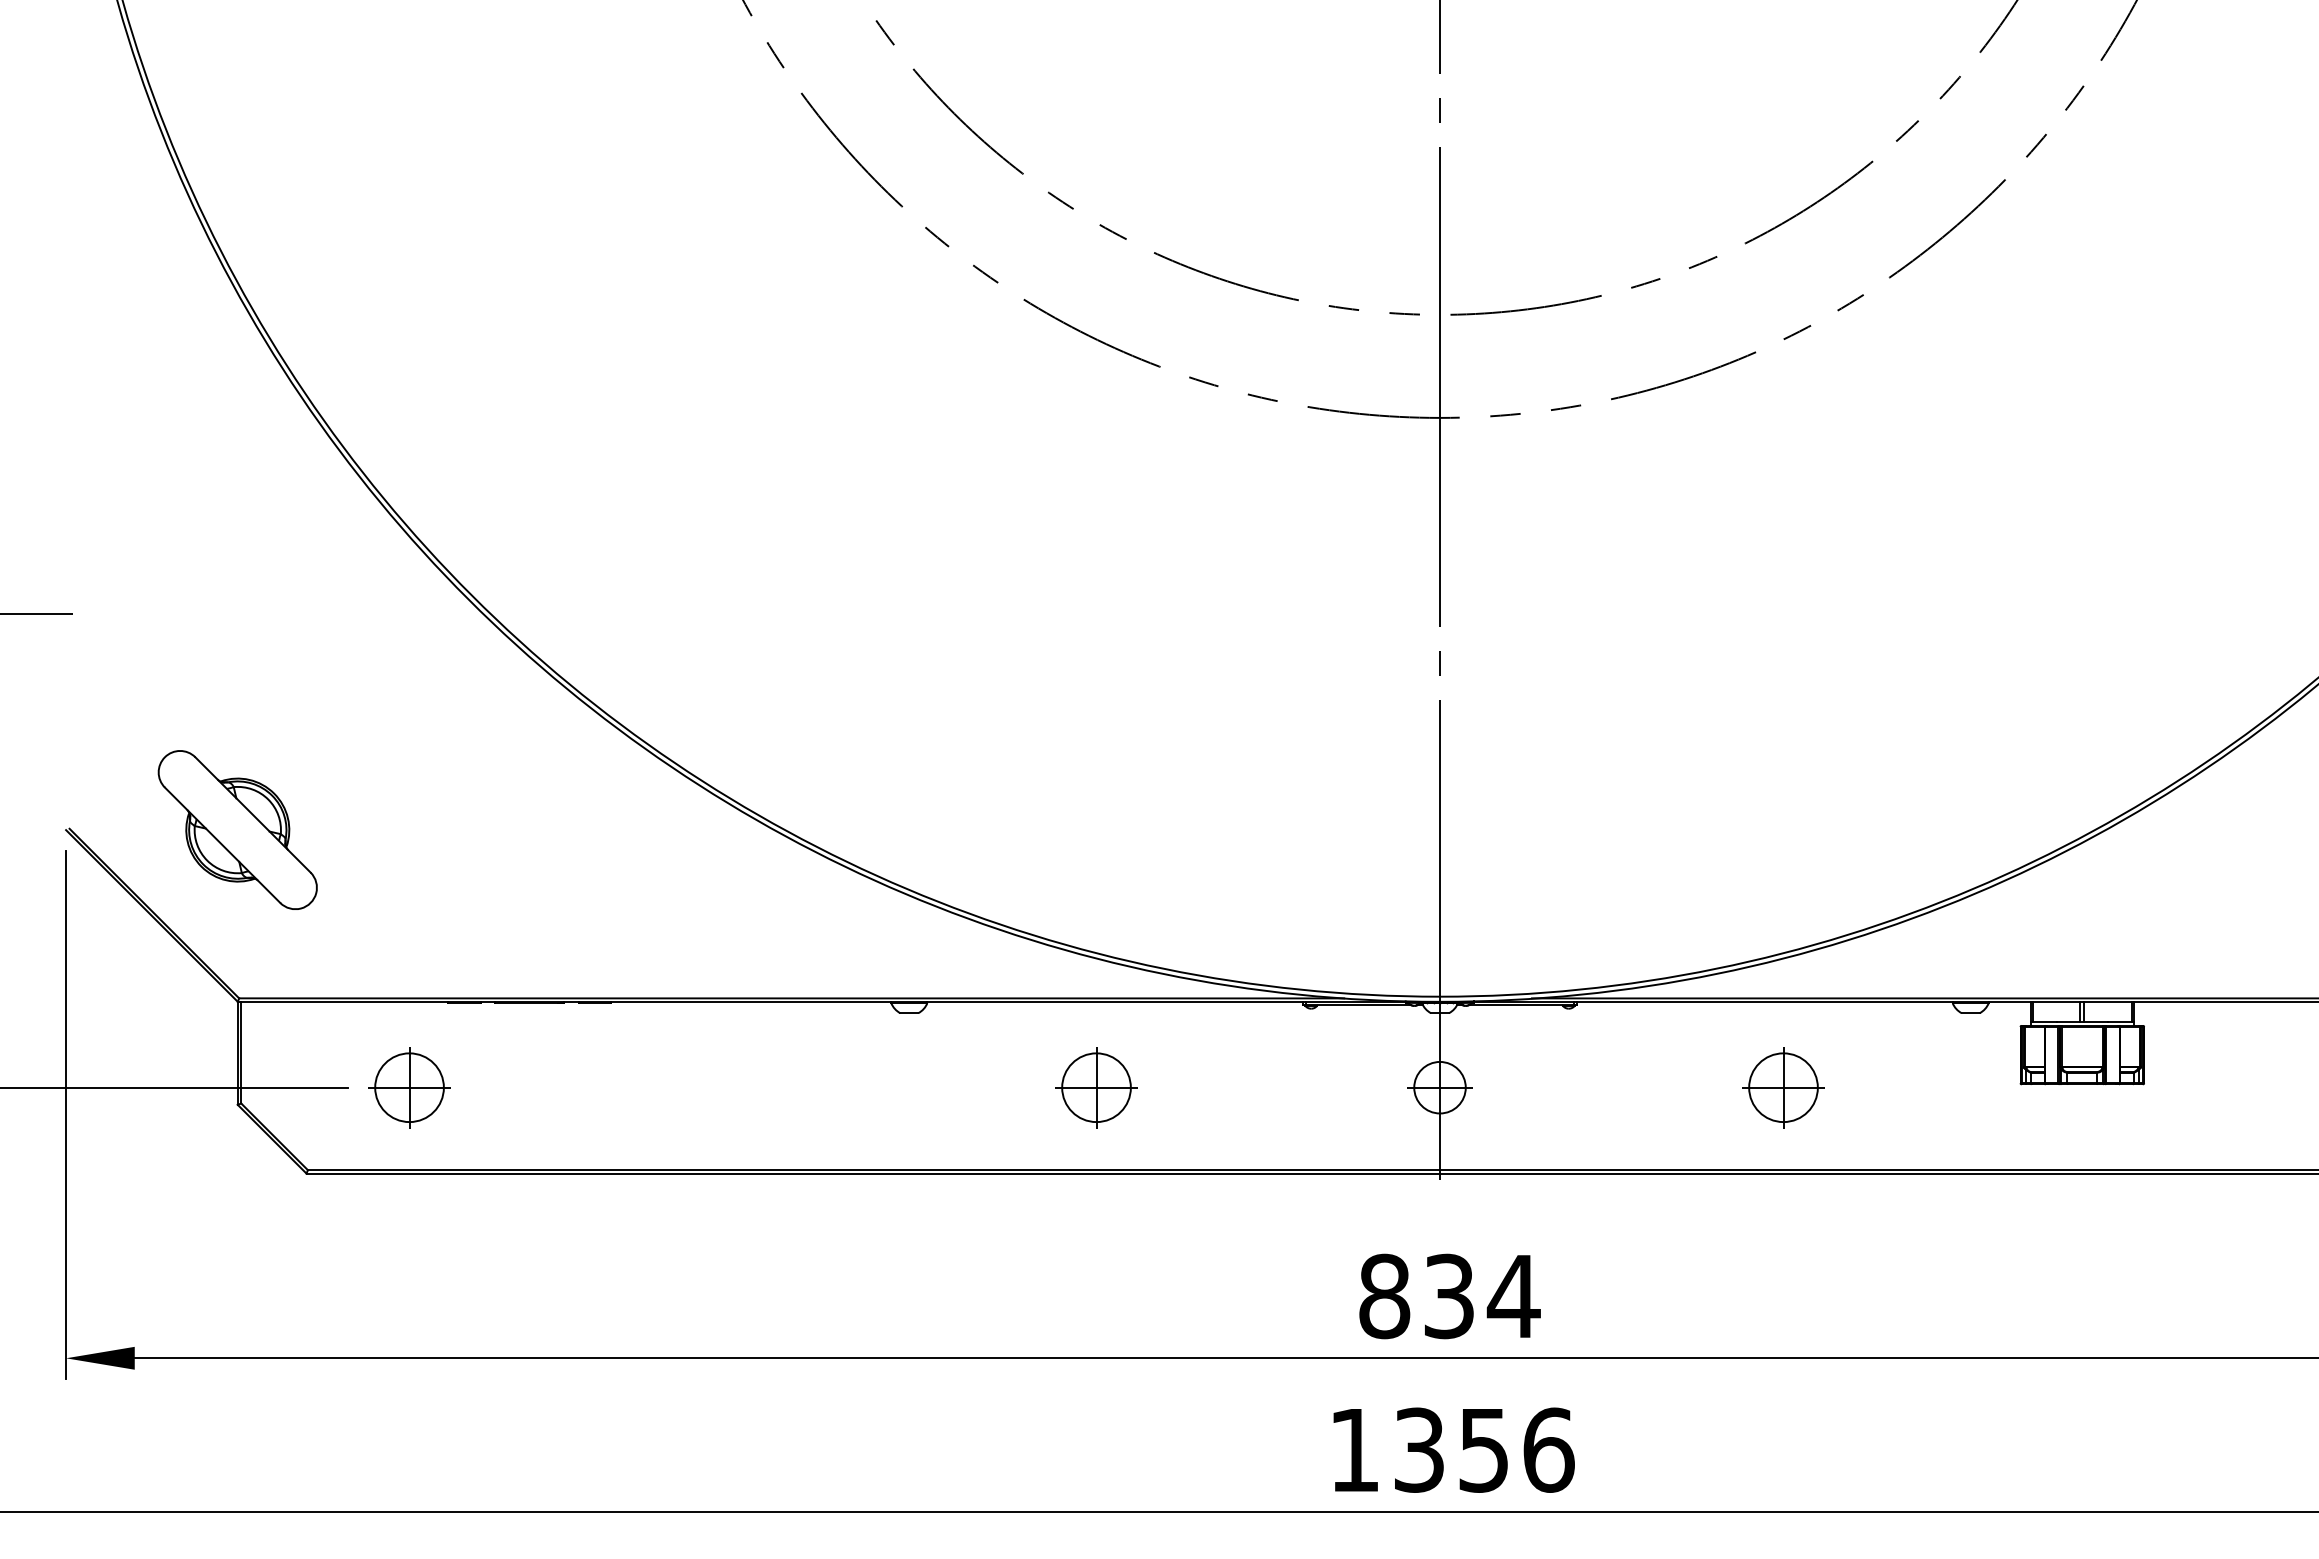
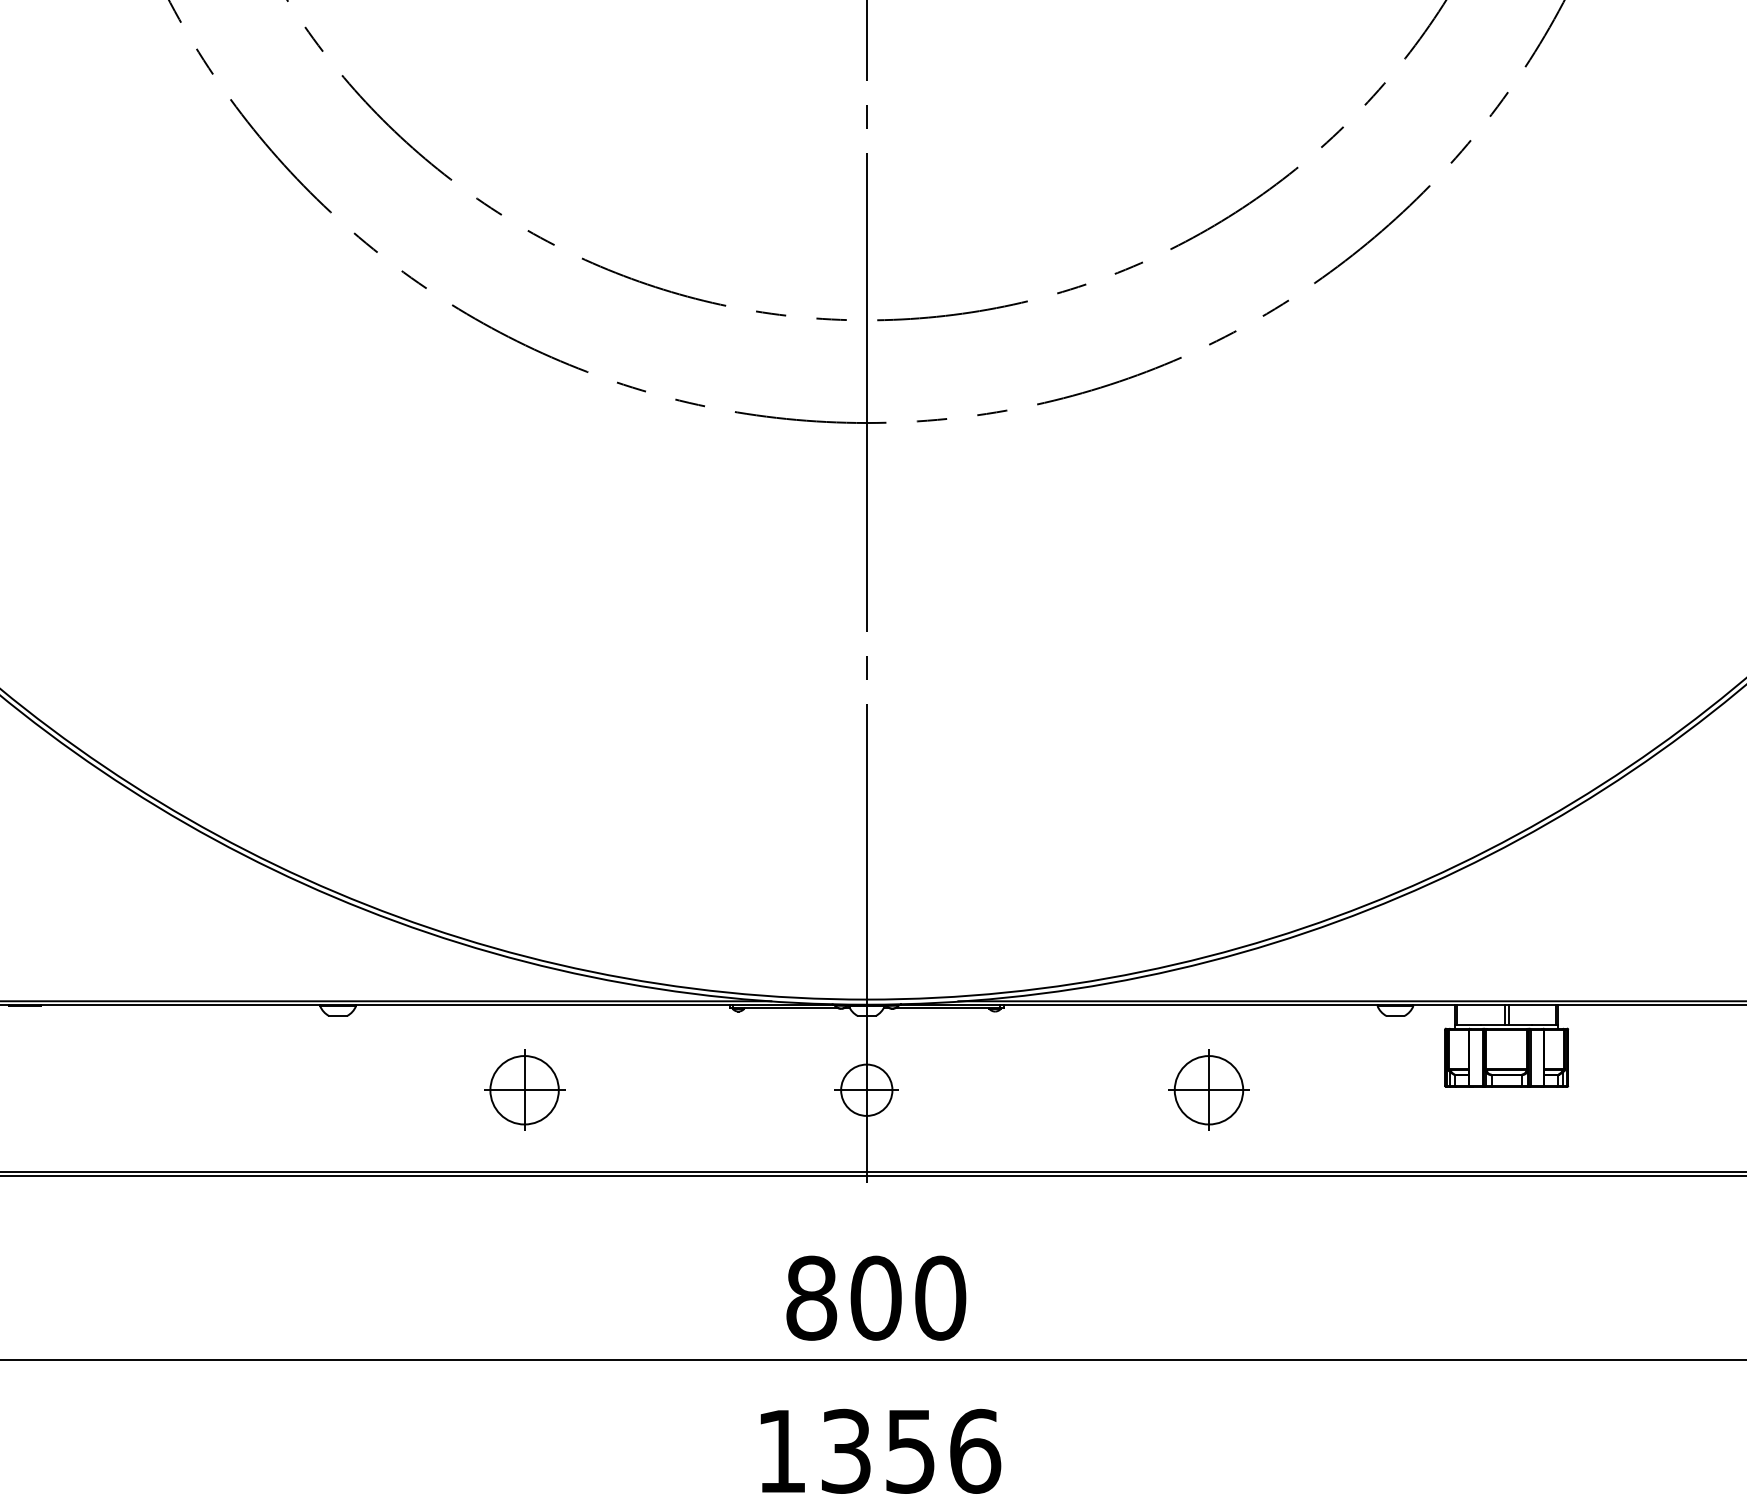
text: (1482, 1296) -> (909, 1298), 834 -> 800

